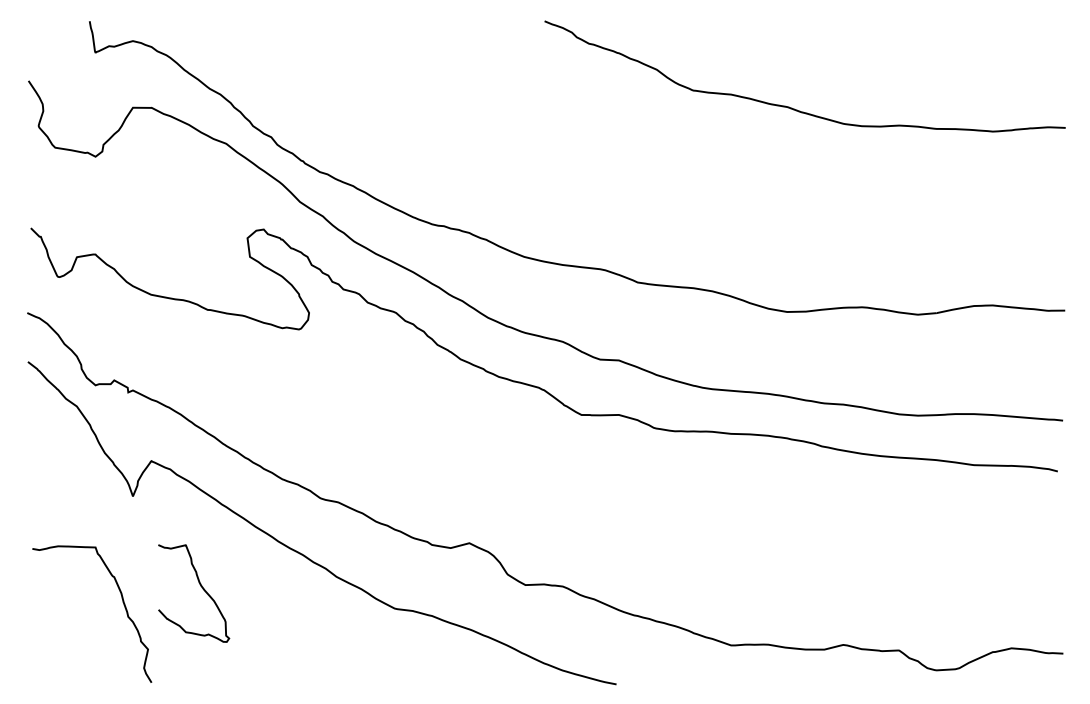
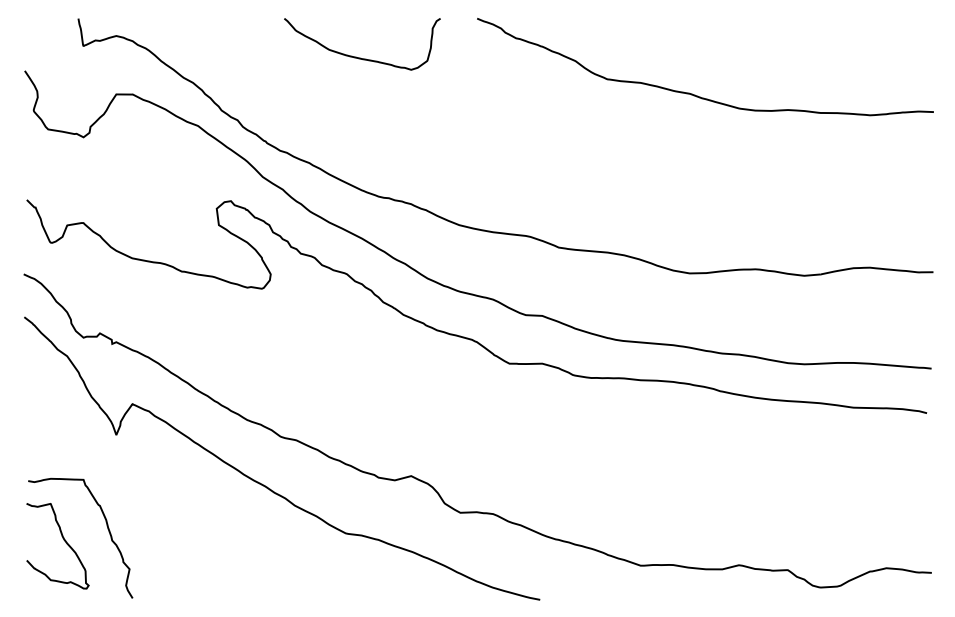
curve: (411, 65) -> (360, 57), added
curve: (200, 587) -> (63, 540), moved

